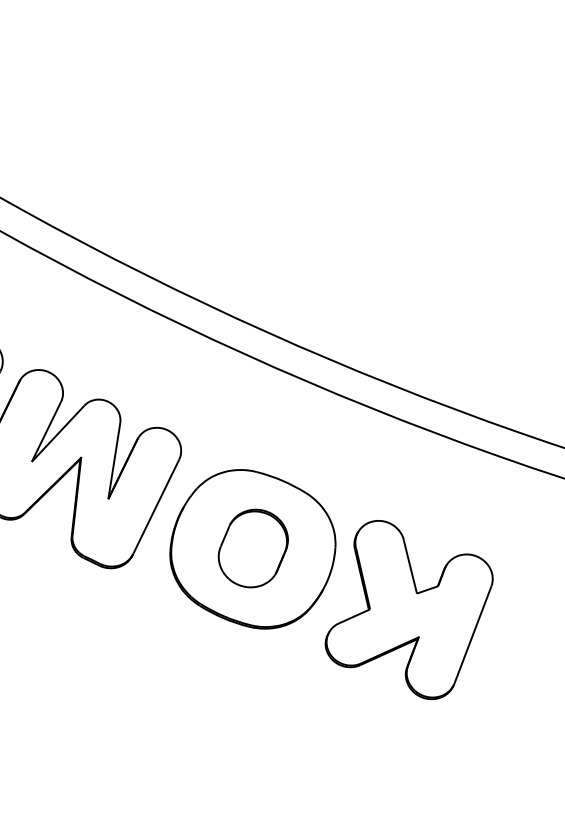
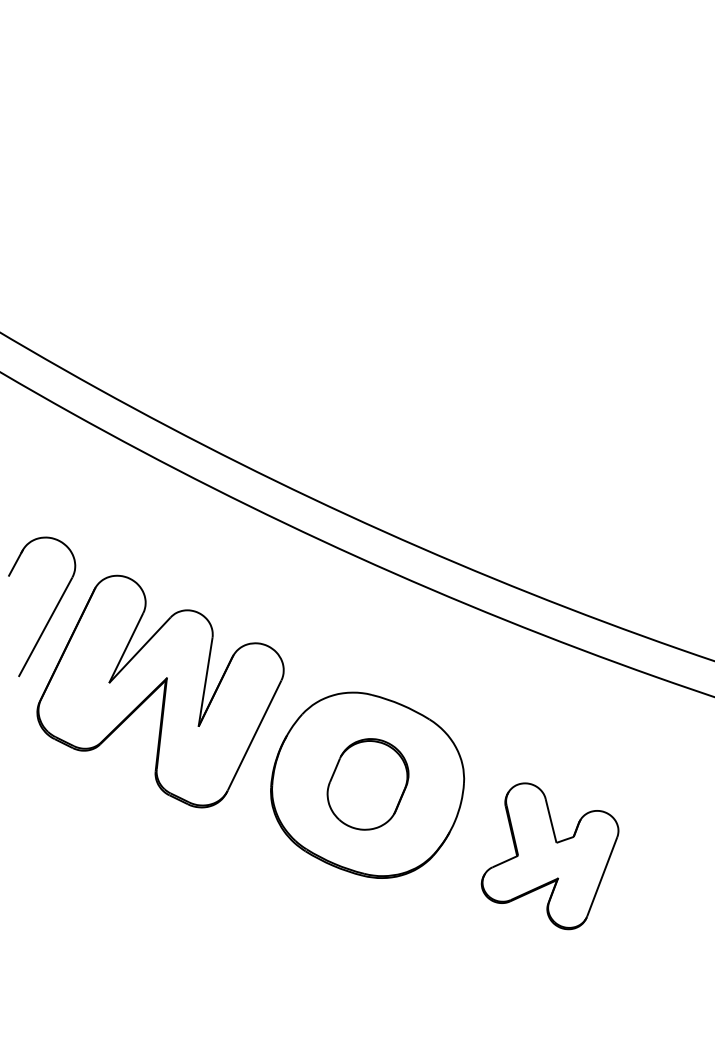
part: (408, 610) -> (549, 856), size x0.7

